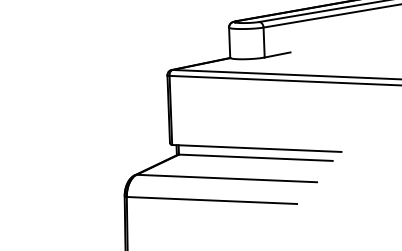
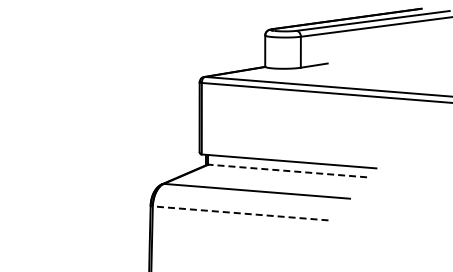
line: (255, 157) -> (287, 170), solid -> dashed
line: (211, 200) -> (240, 213), solid -> dashed

